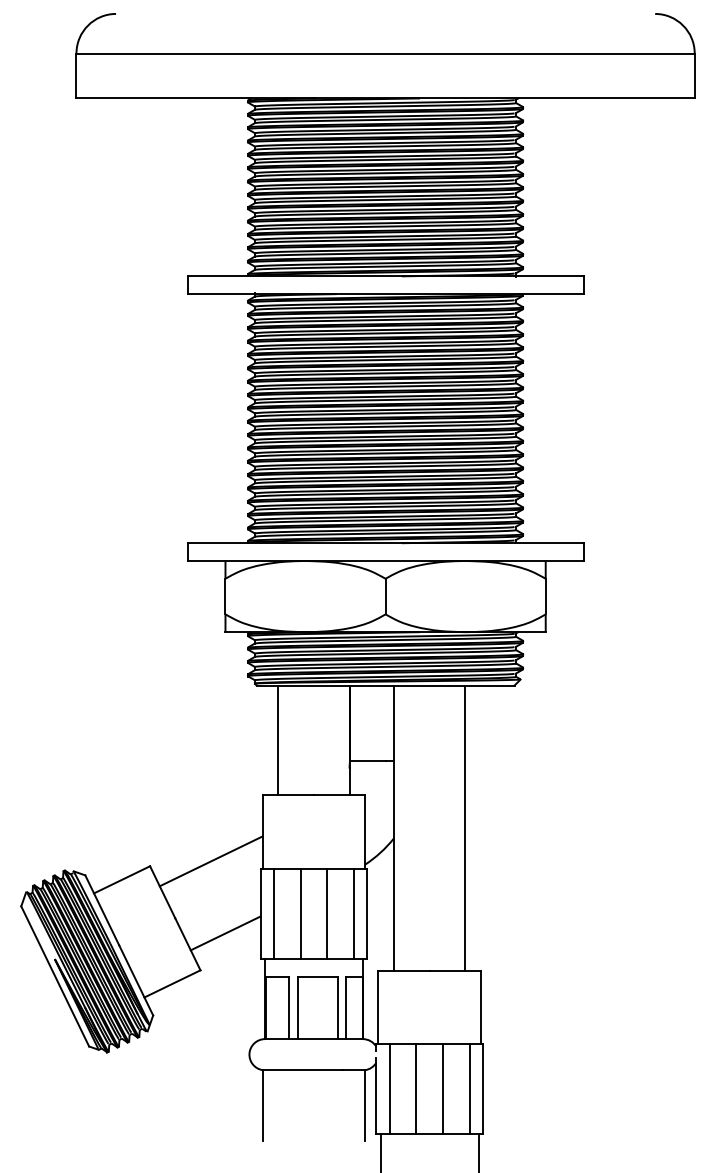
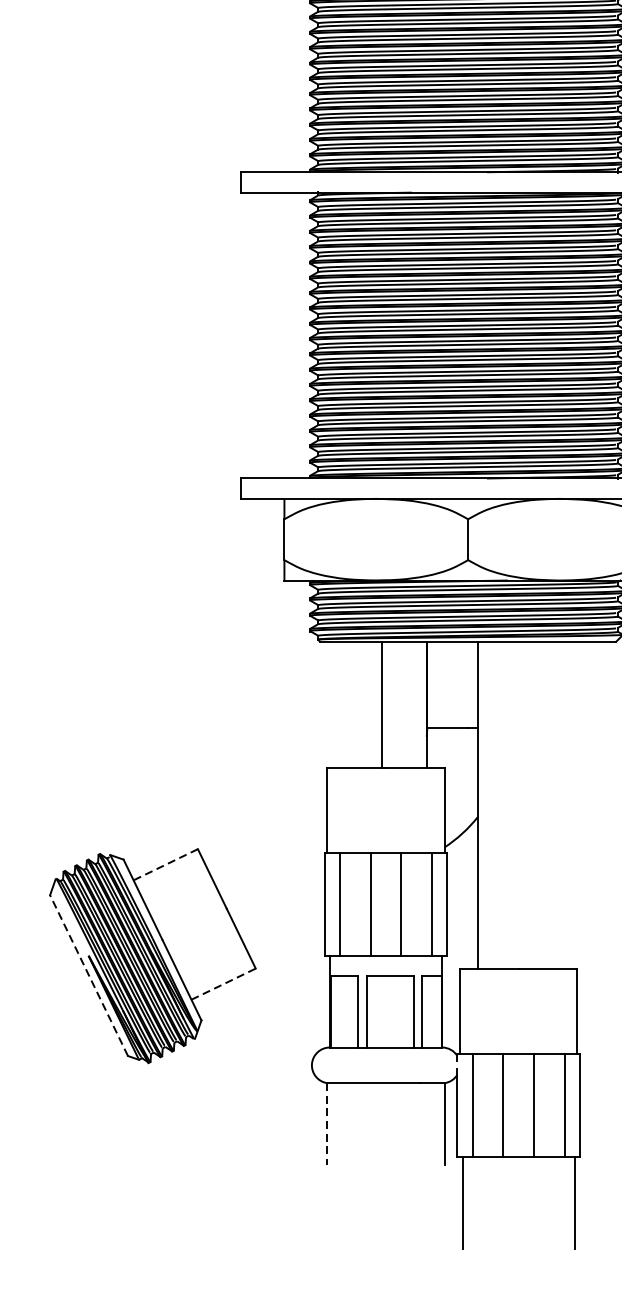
line: (278, 740) -> (381, 704), moved
line: (465, 827) -> (559, 804), removed
line: (210, 861) -> (267, 843), removed
line: (121, 880) -> (165, 865), solid -> dashed
line: (225, 933) -> (284, 926), removed
line: (55, 976) -> (89, 975), solid -> dashed
line: (172, 983) -> (223, 983), solid -> dashed
line: (262, 1105) -> (326, 1123), solid -> dashed

